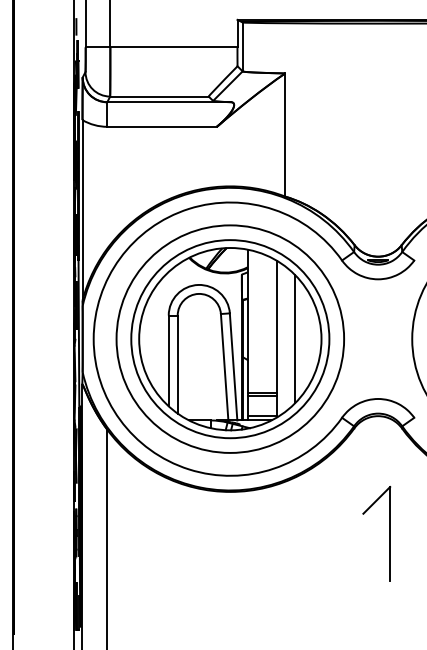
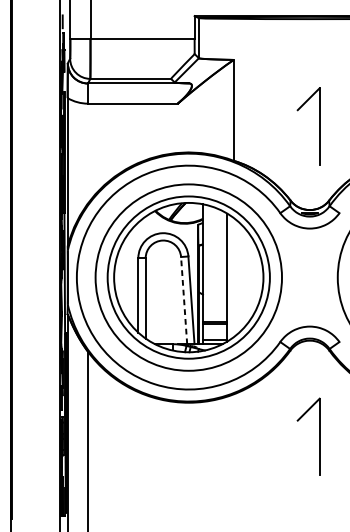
part: (389, 154) -> (319, 126), added
line: (295, 339) -> (242, 277), removed
line: (224, 366) -> (184, 299), solid -> dashed

